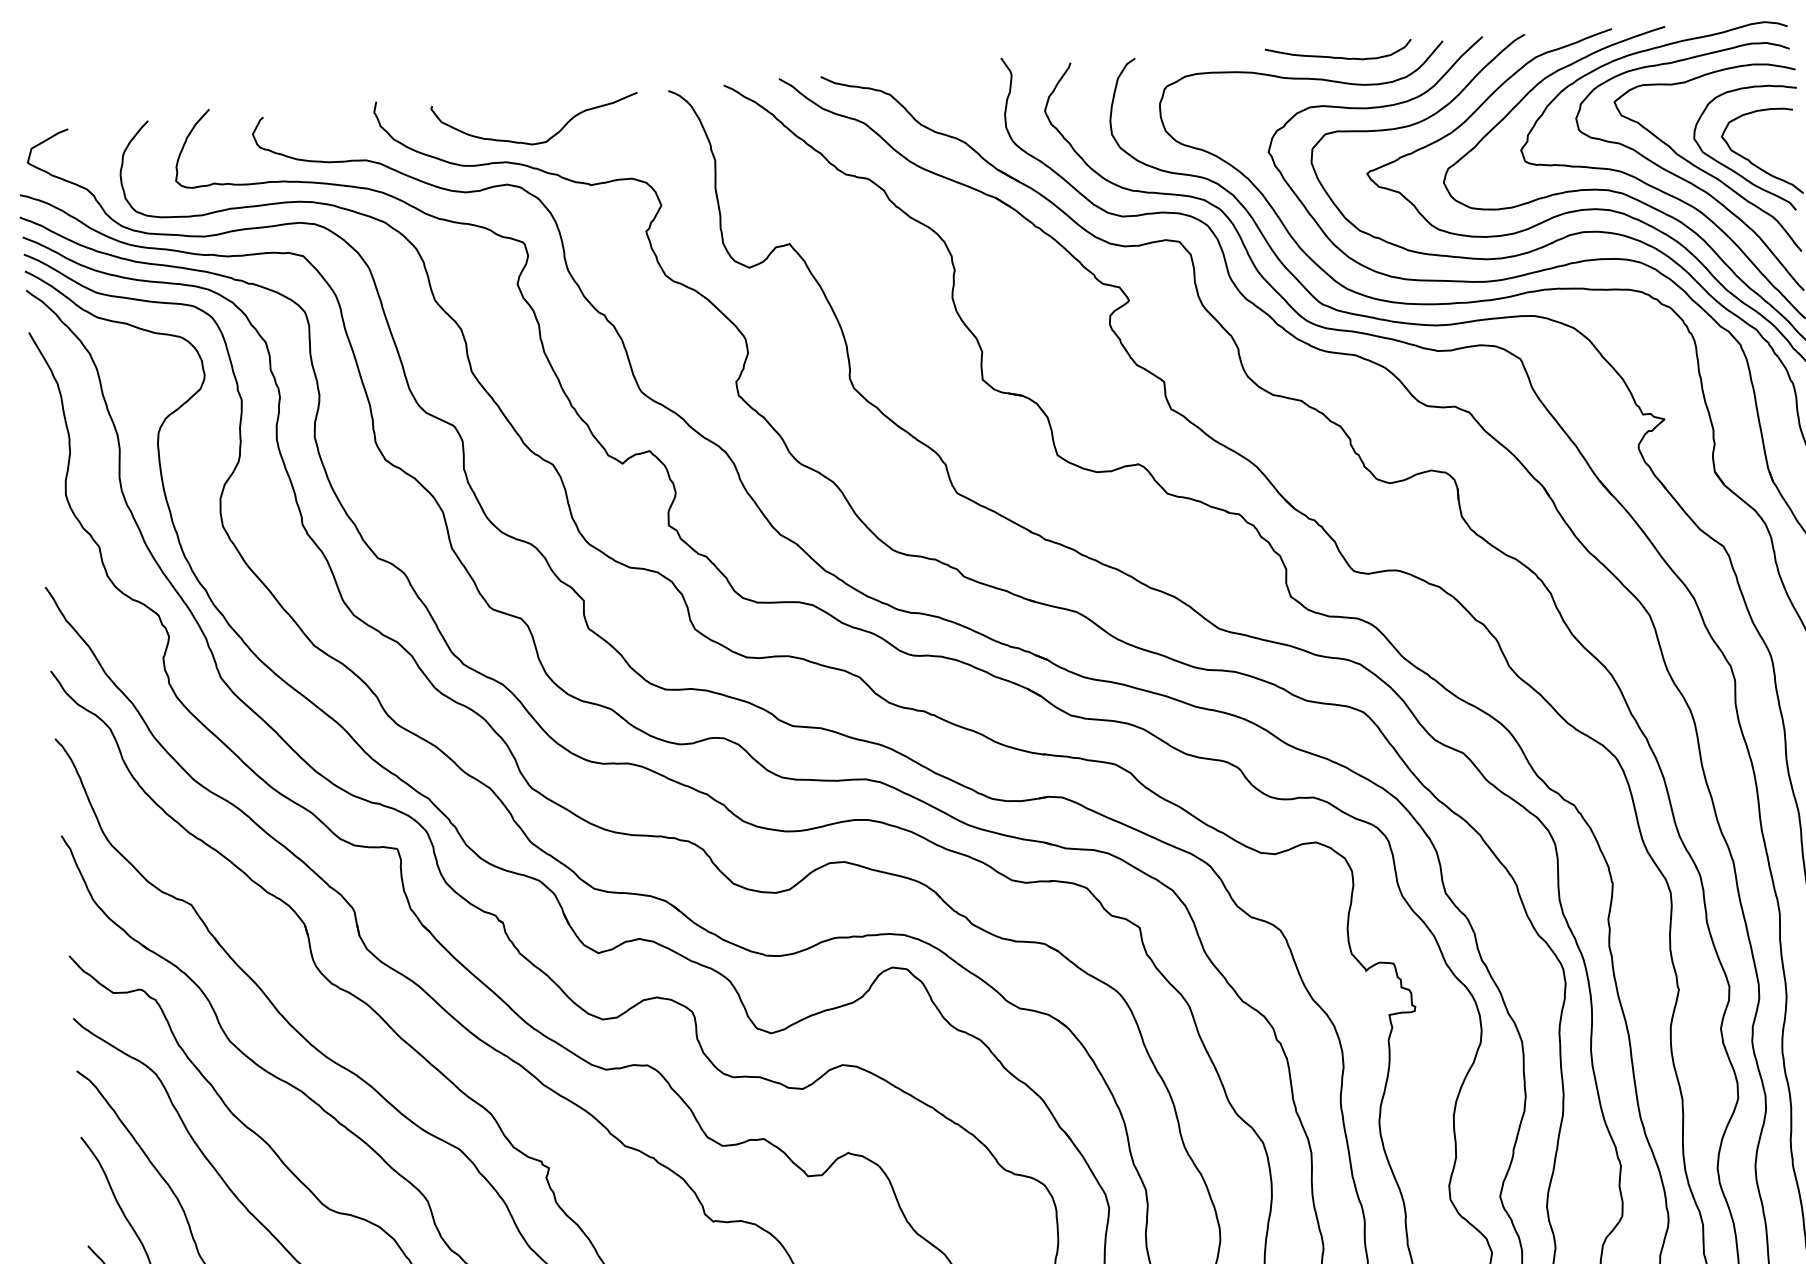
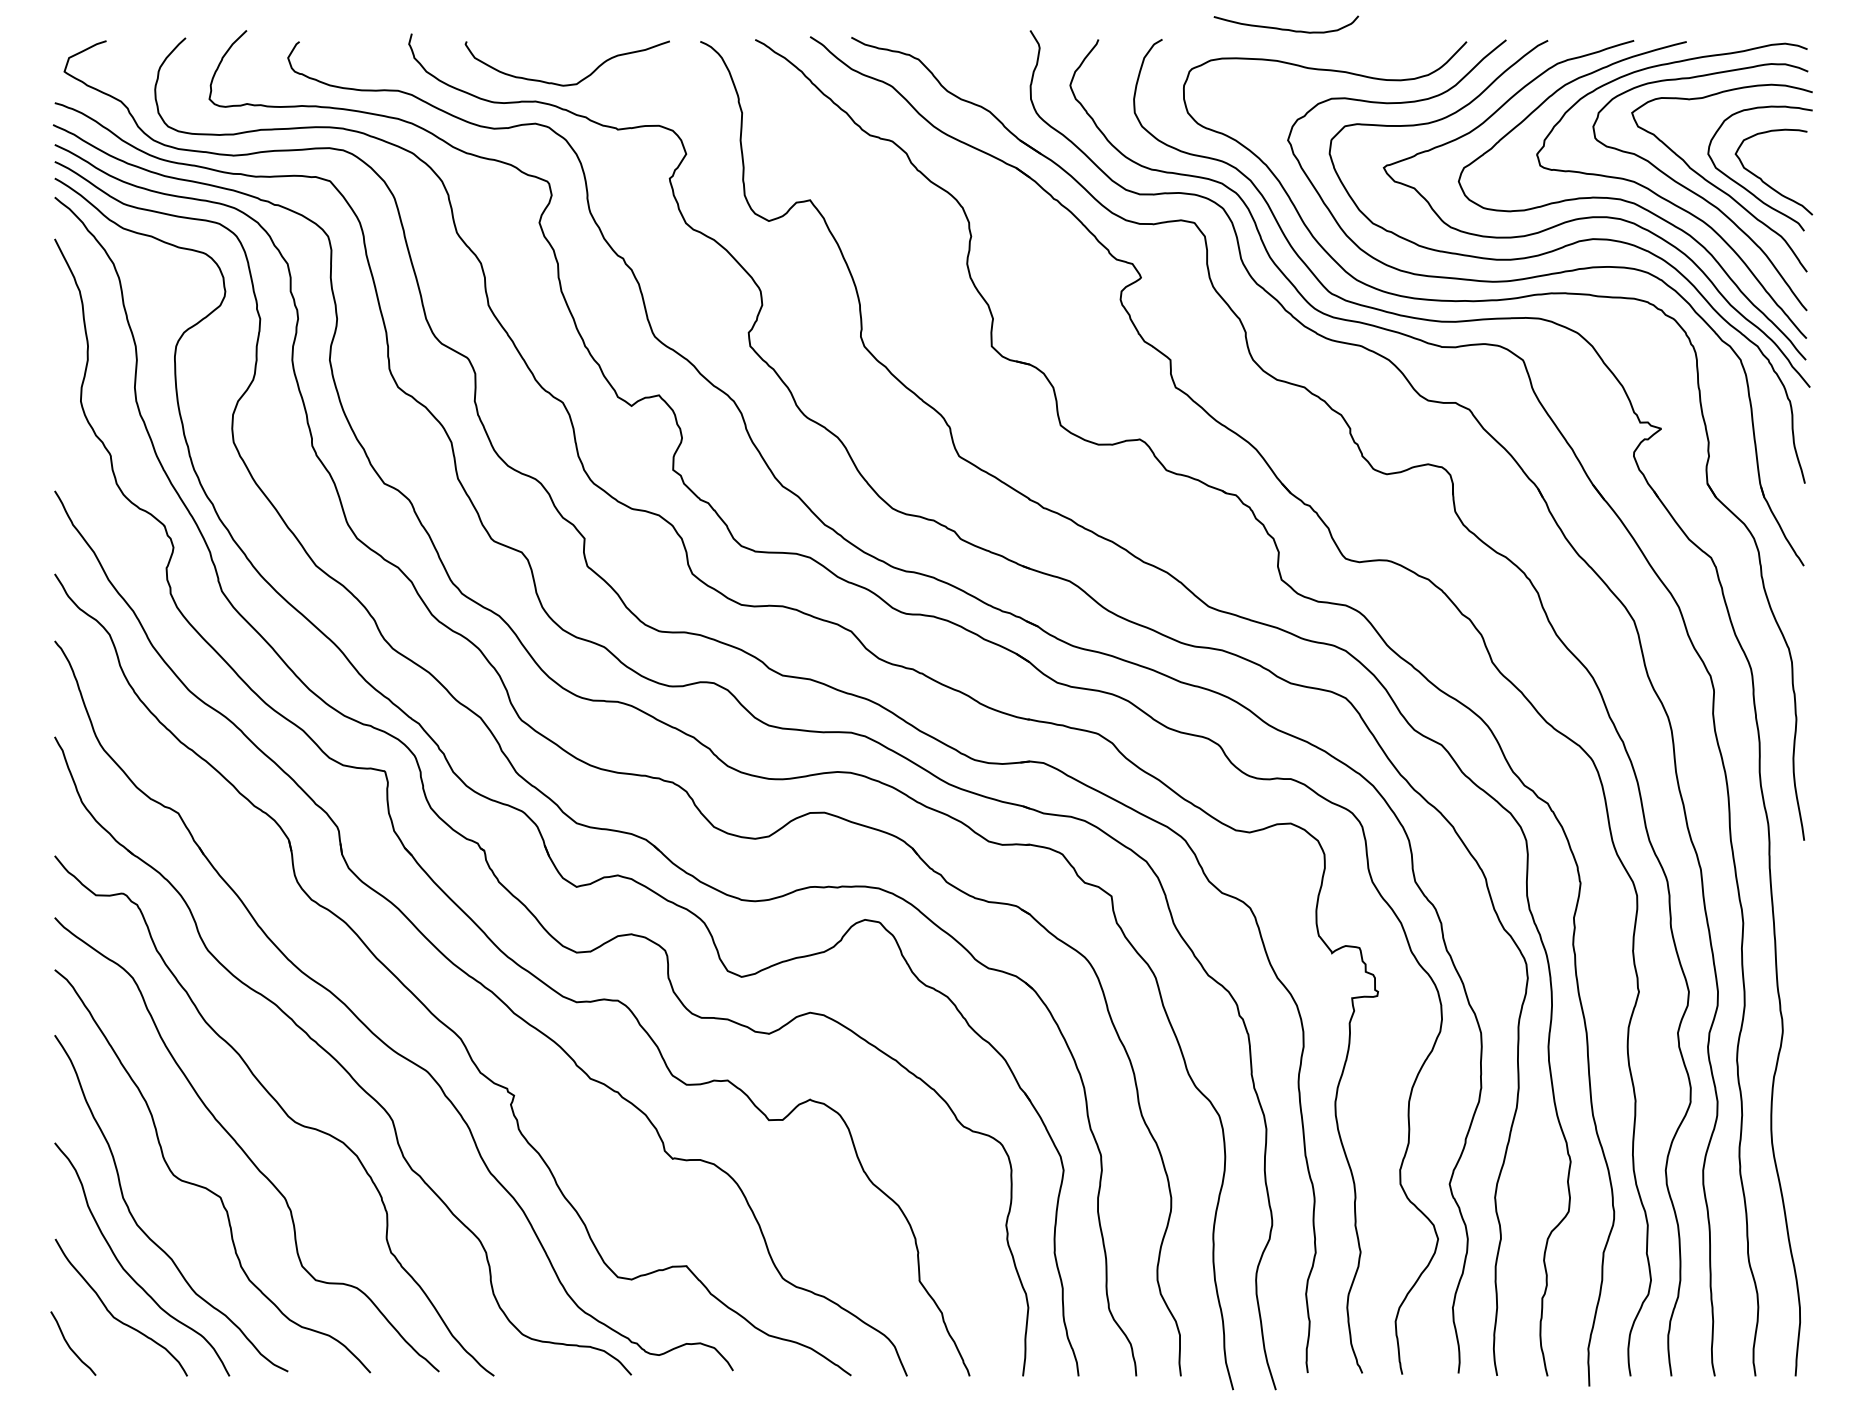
curve: (1337, 56) -> (1285, 28), moved

